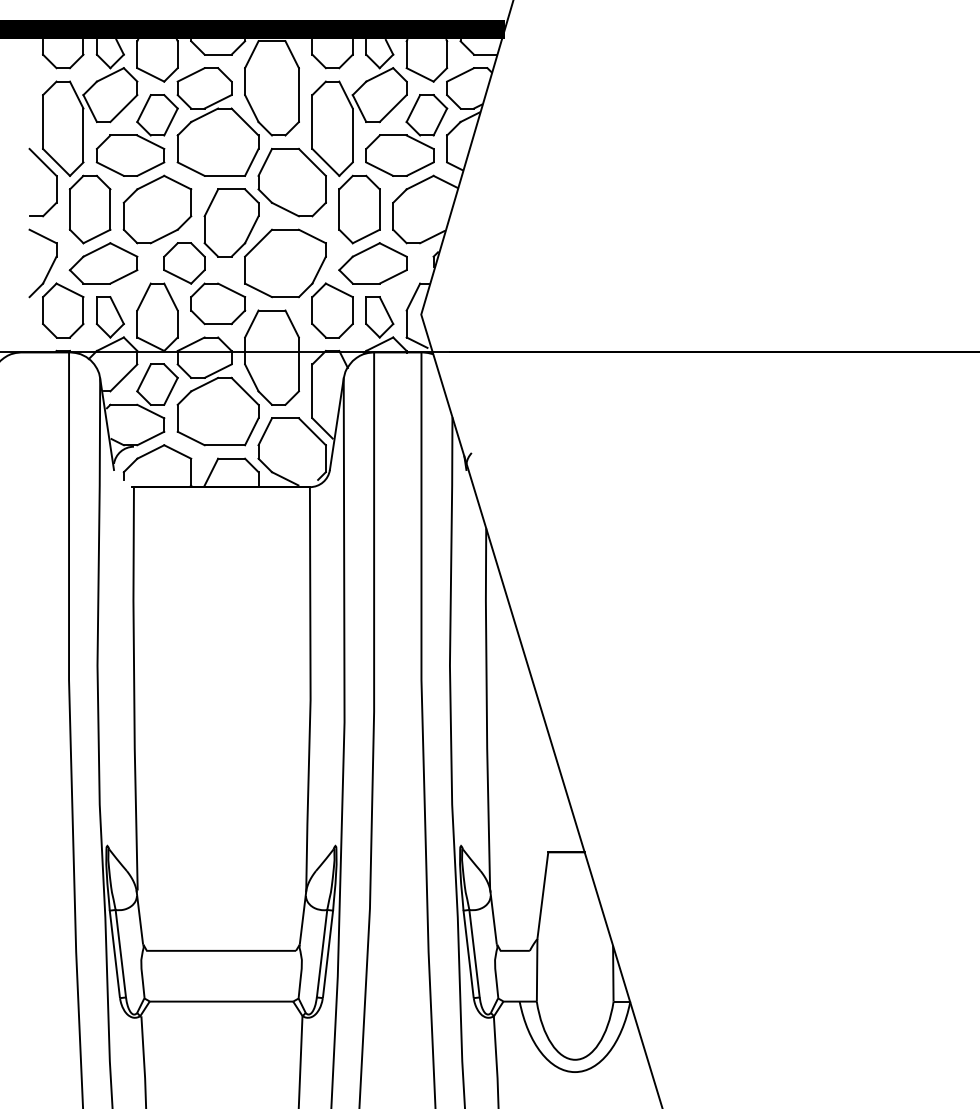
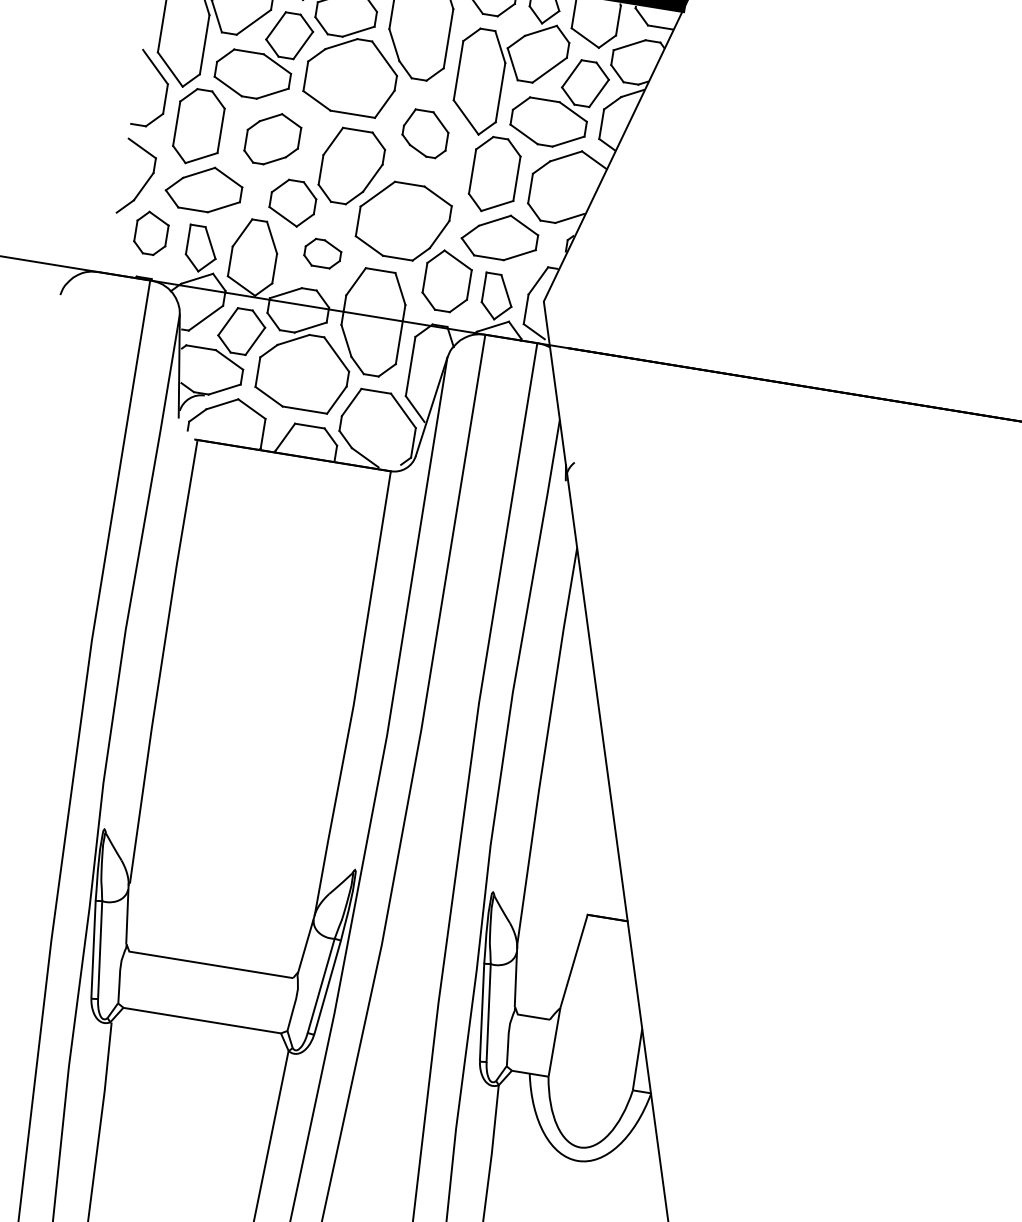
part: (291, 182) -> (424, 133), size x0.6
part: (157, 209) -> (272, 139), size x0.7
part: (218, 303) -> (323, 253), size x0.6
part: (63, 310) -> (151, 233), size x0.7

